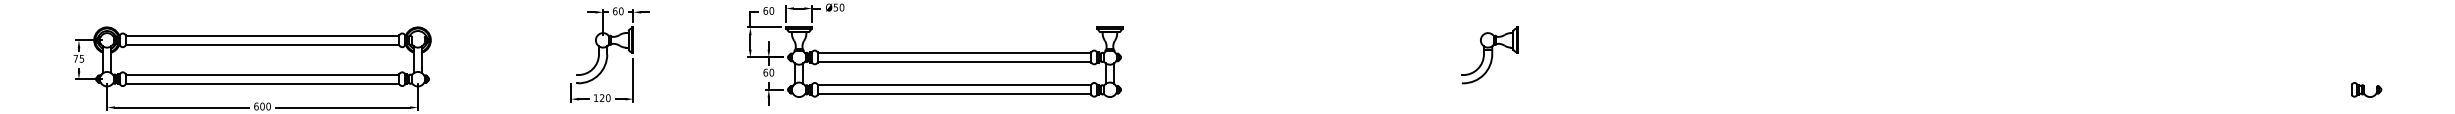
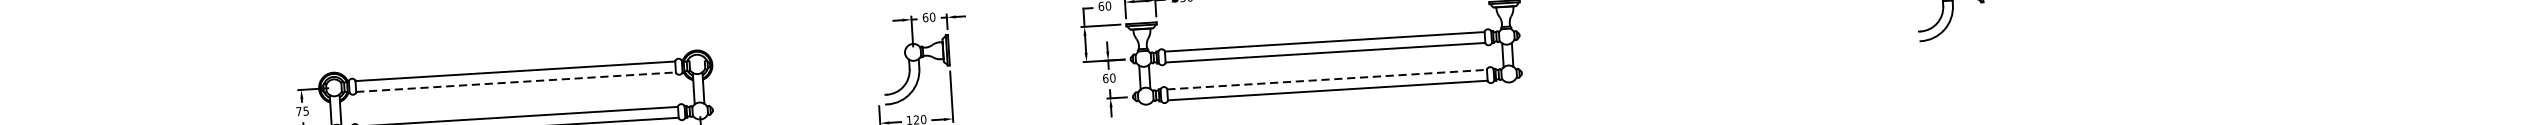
line: (262, 45) -> (516, 82), solid -> dashed
line: (954, 85) -> (1327, 80), solid -> dashed

